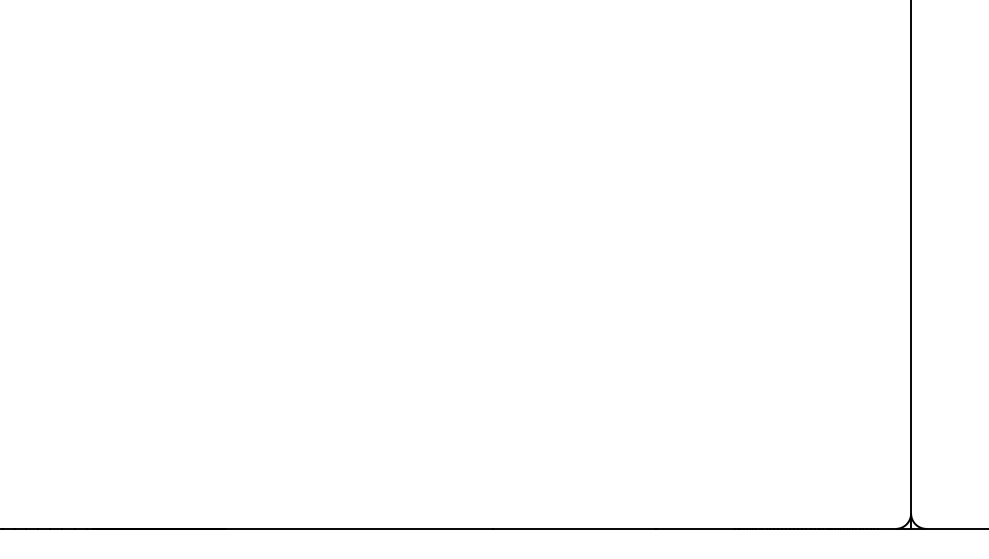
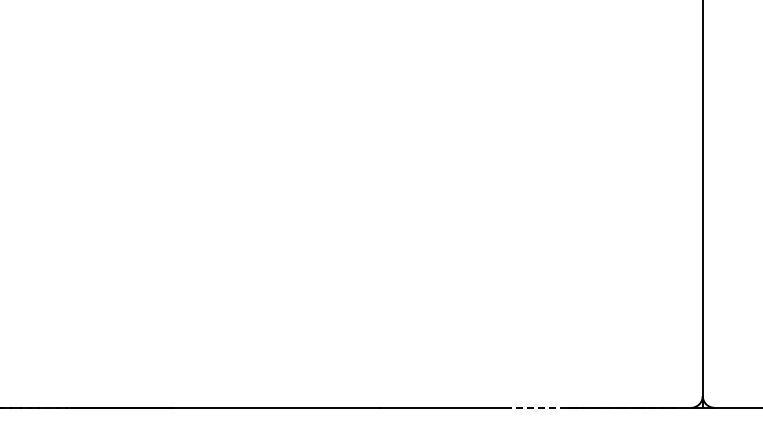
line: (694, 529) -> (535, 408), solid -> dashed

